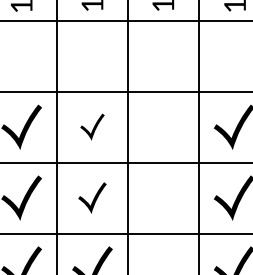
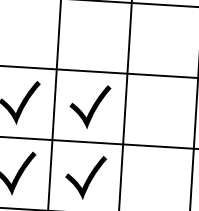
part: (92, 126) -> (89, 106), size x1.67
part: (92, 197) -> (85, 176), size x1.43

